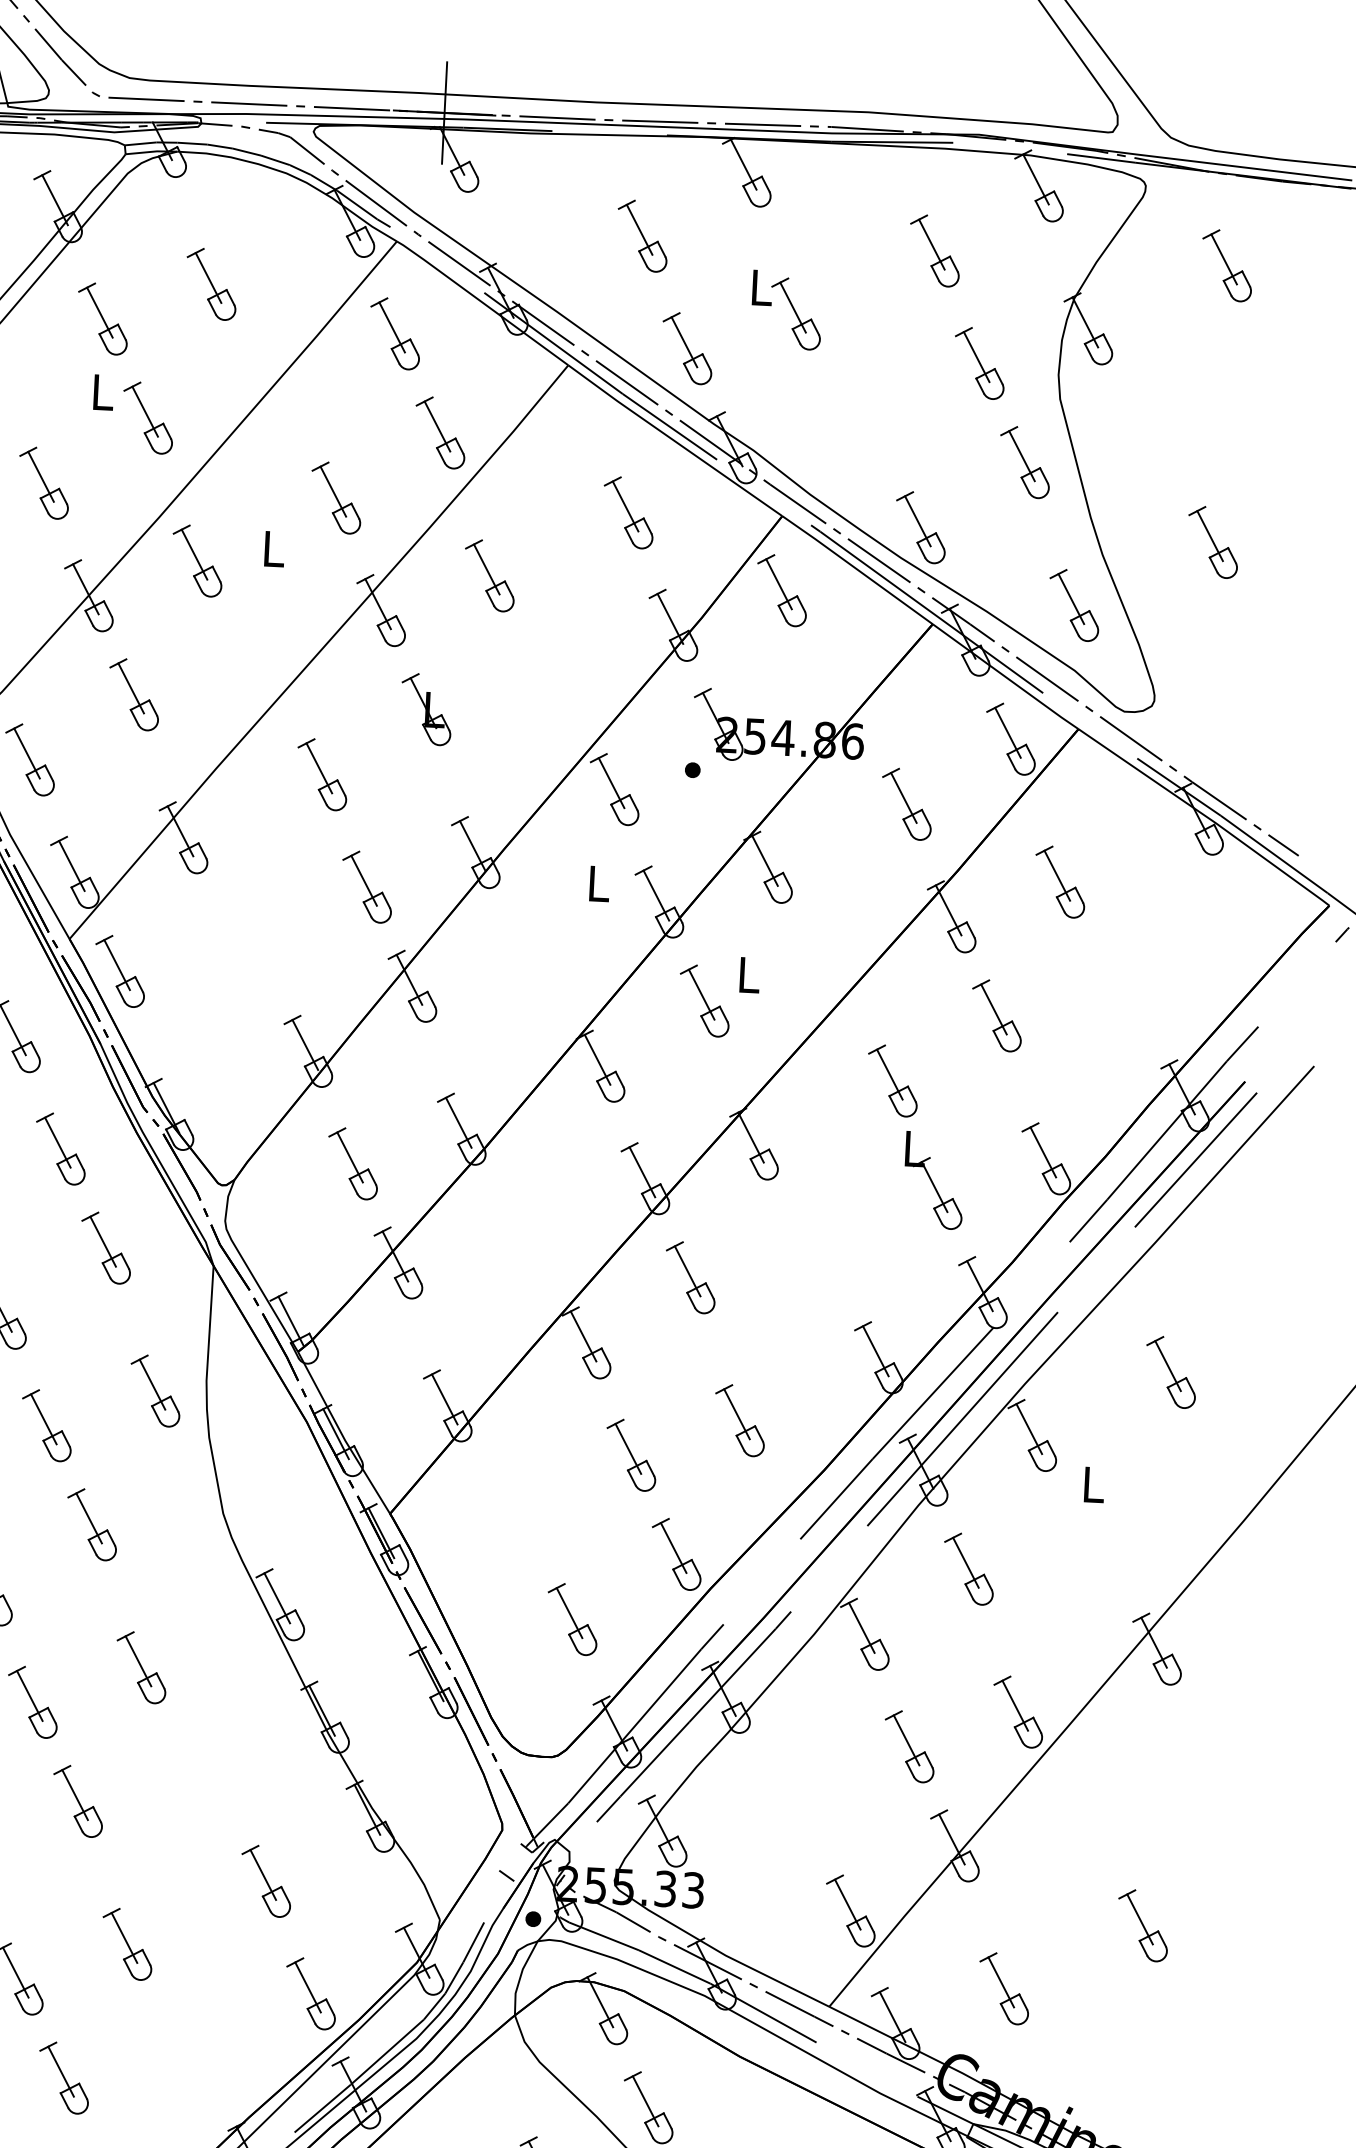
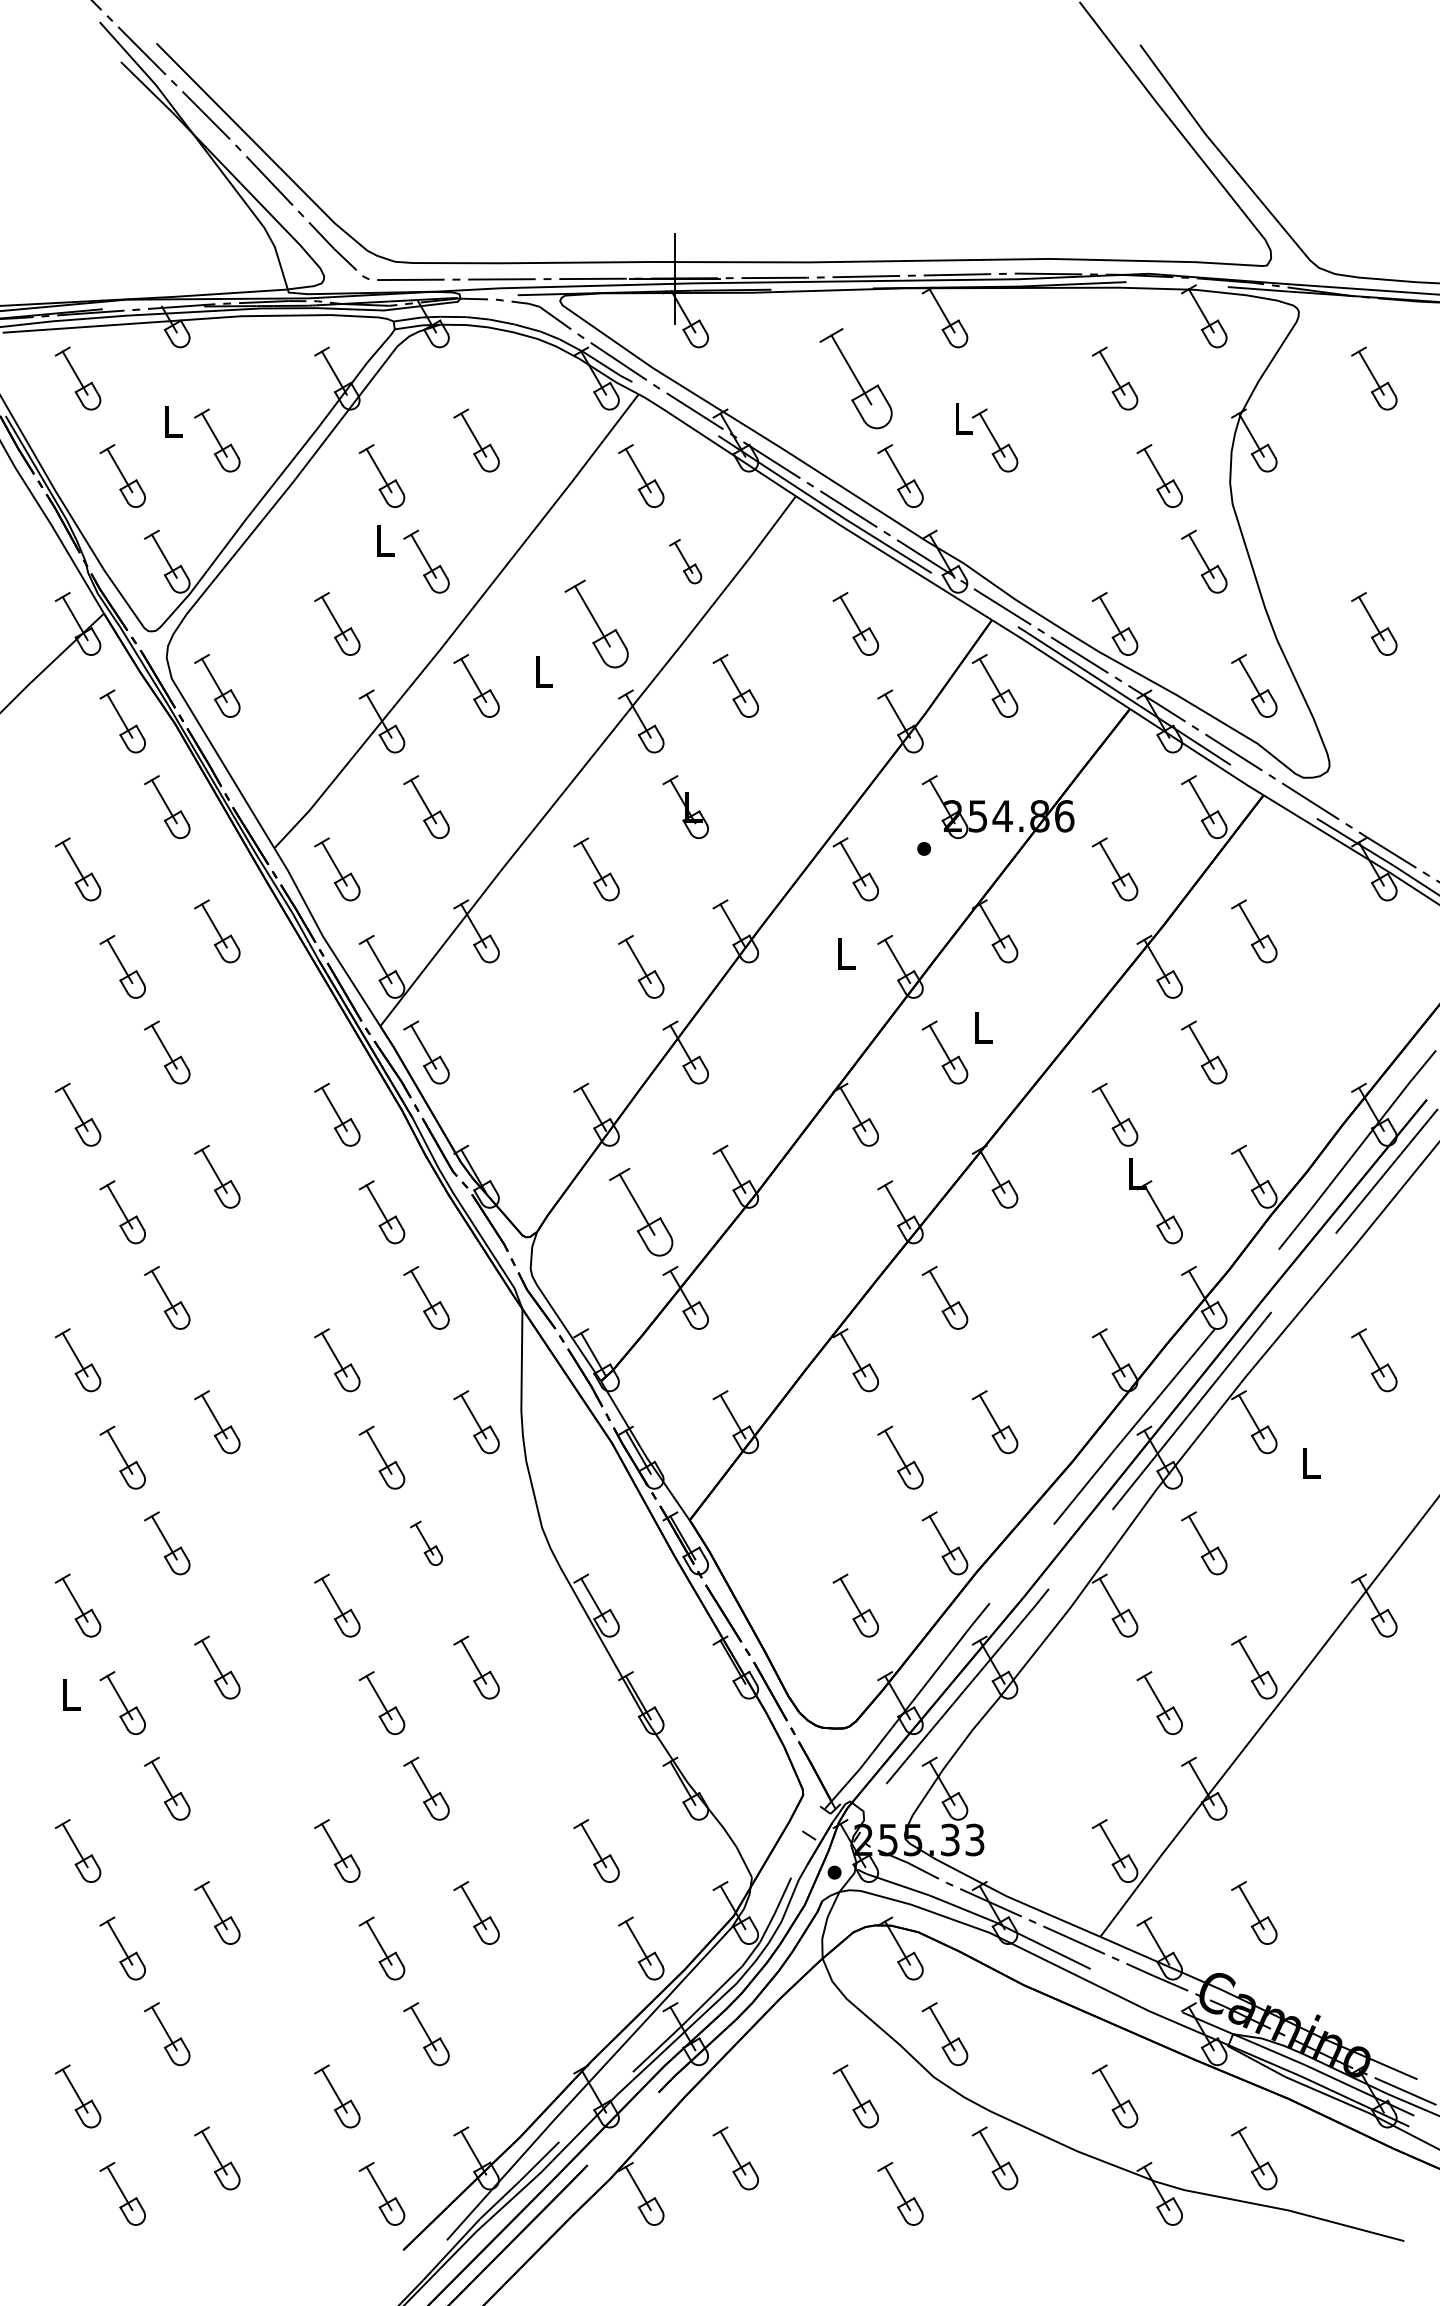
part: (642, 235) -> (855, 378), size x1.6
part: (440, 432) -> (685, 561), size x0.7
part: (336, 497) -> (596, 623), size x1.4
part: (353, 1163) -> (641, 1212), size x1.4
part: (92, 1524) -> (426, 1543), size x0.7
part: (1143, 1925) -> (1374, 1850), removed

